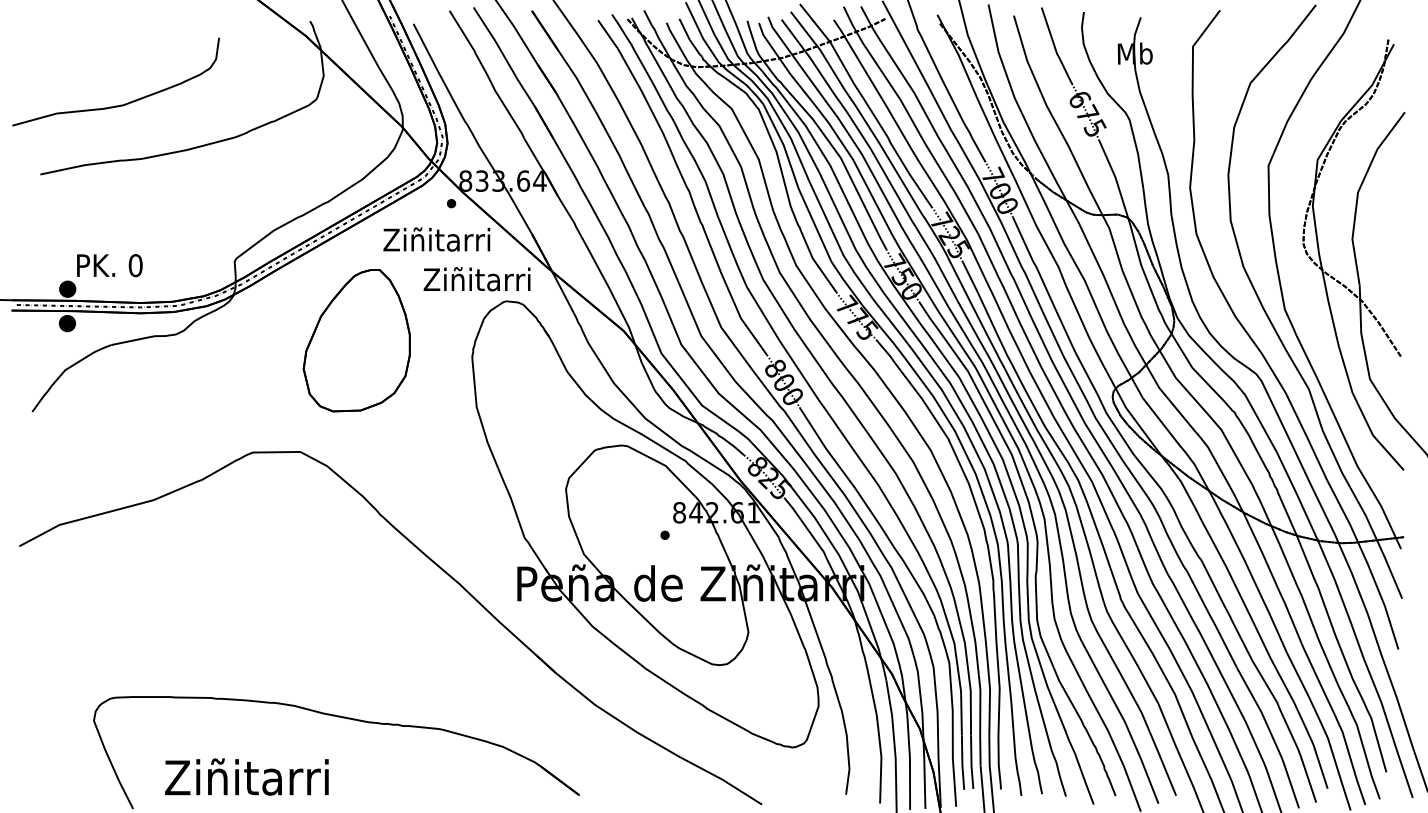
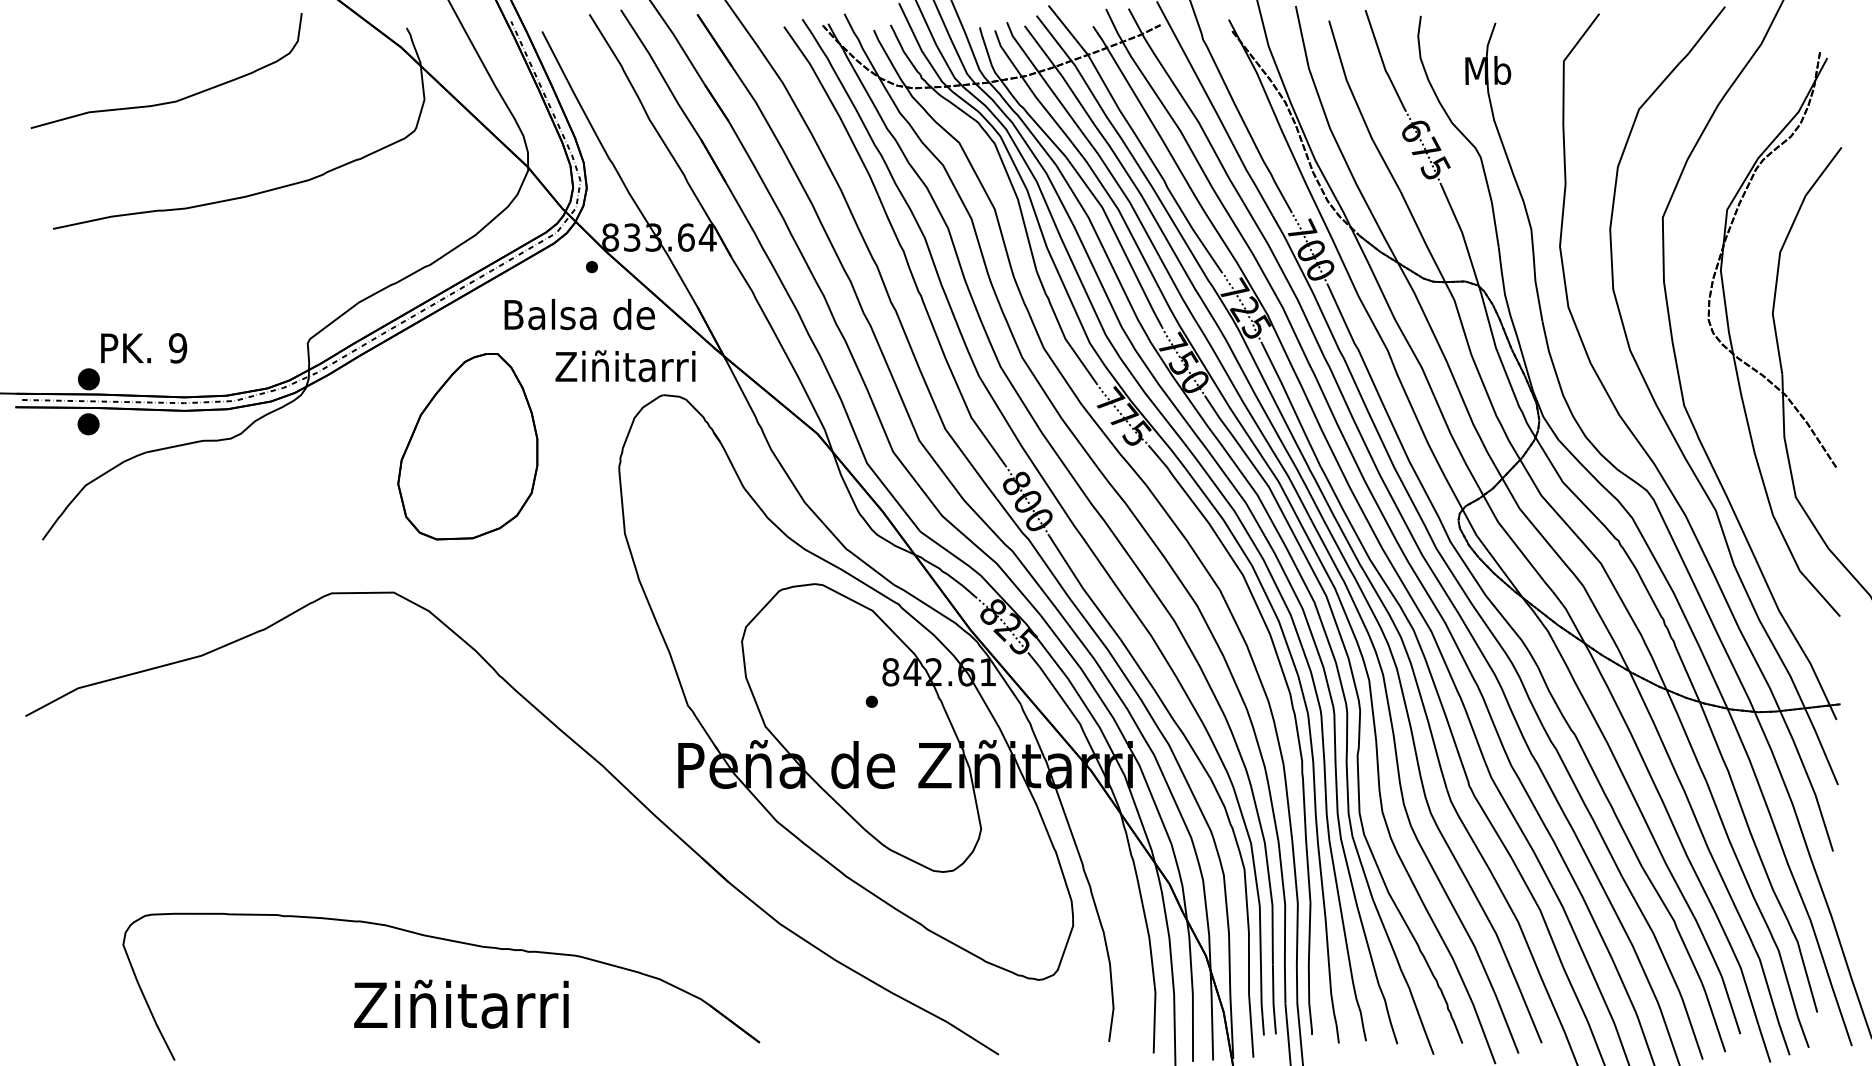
curve: (120, 104) -> (172, 100), moved
text: (441, 239) -> (578, 314), Ziñitarri -> Balsa de
text: (135, 265) -> (177, 348), 0 -> 9
text: (246, 776) -> (460, 1003), moved

